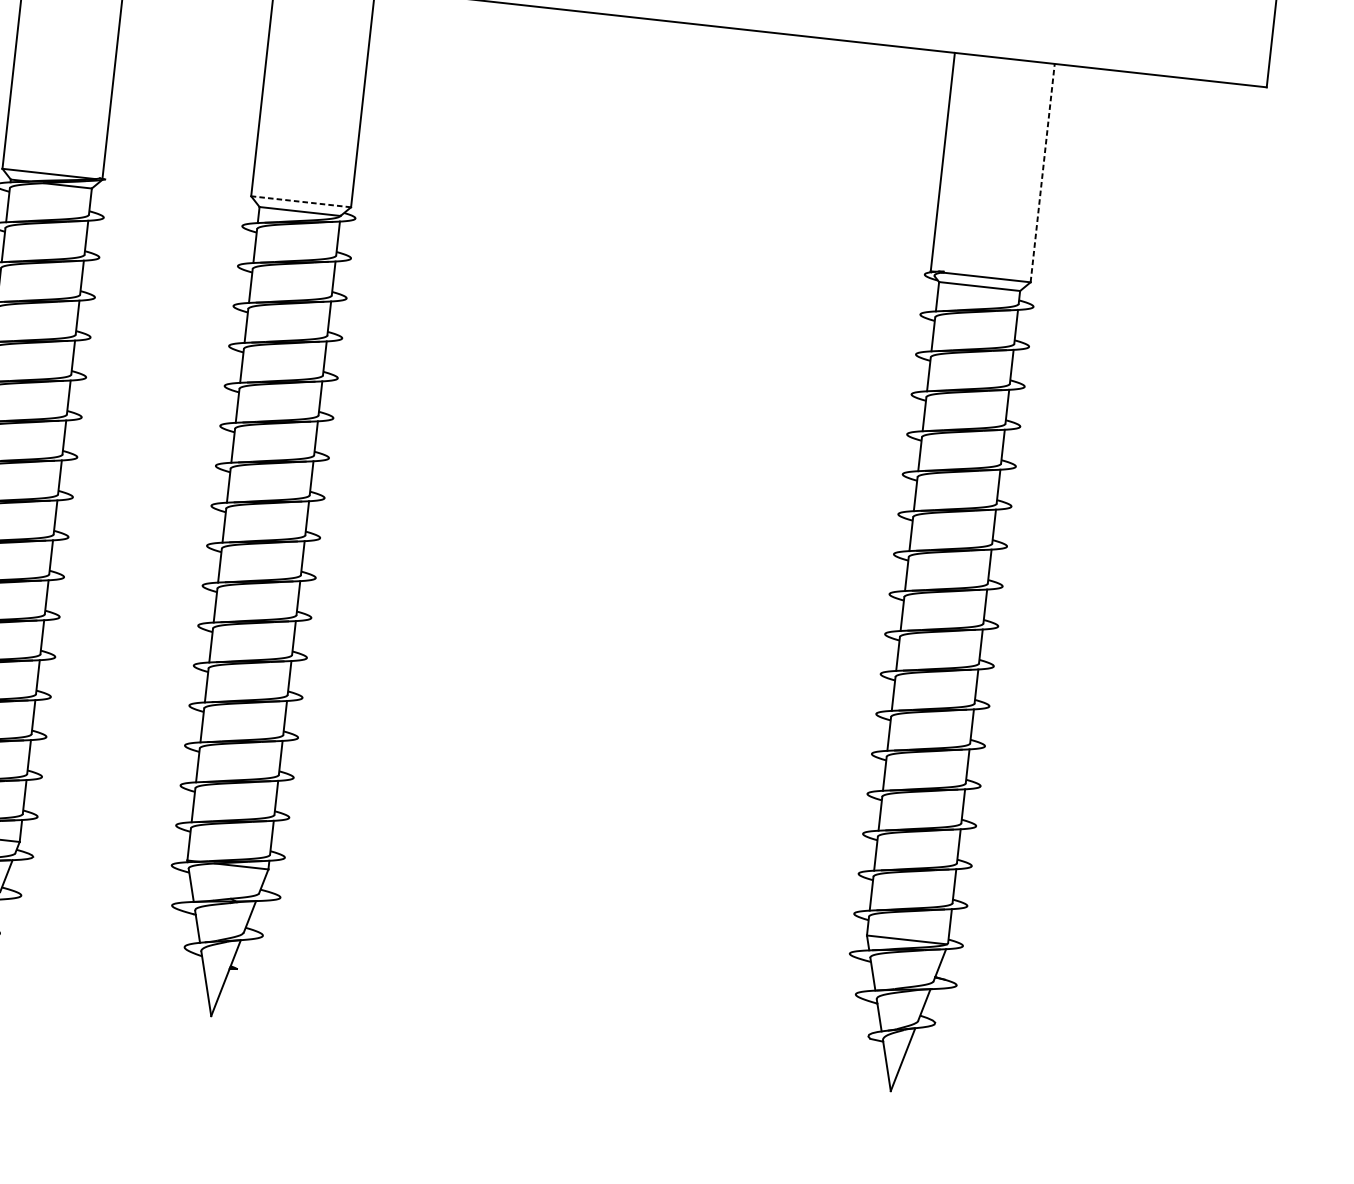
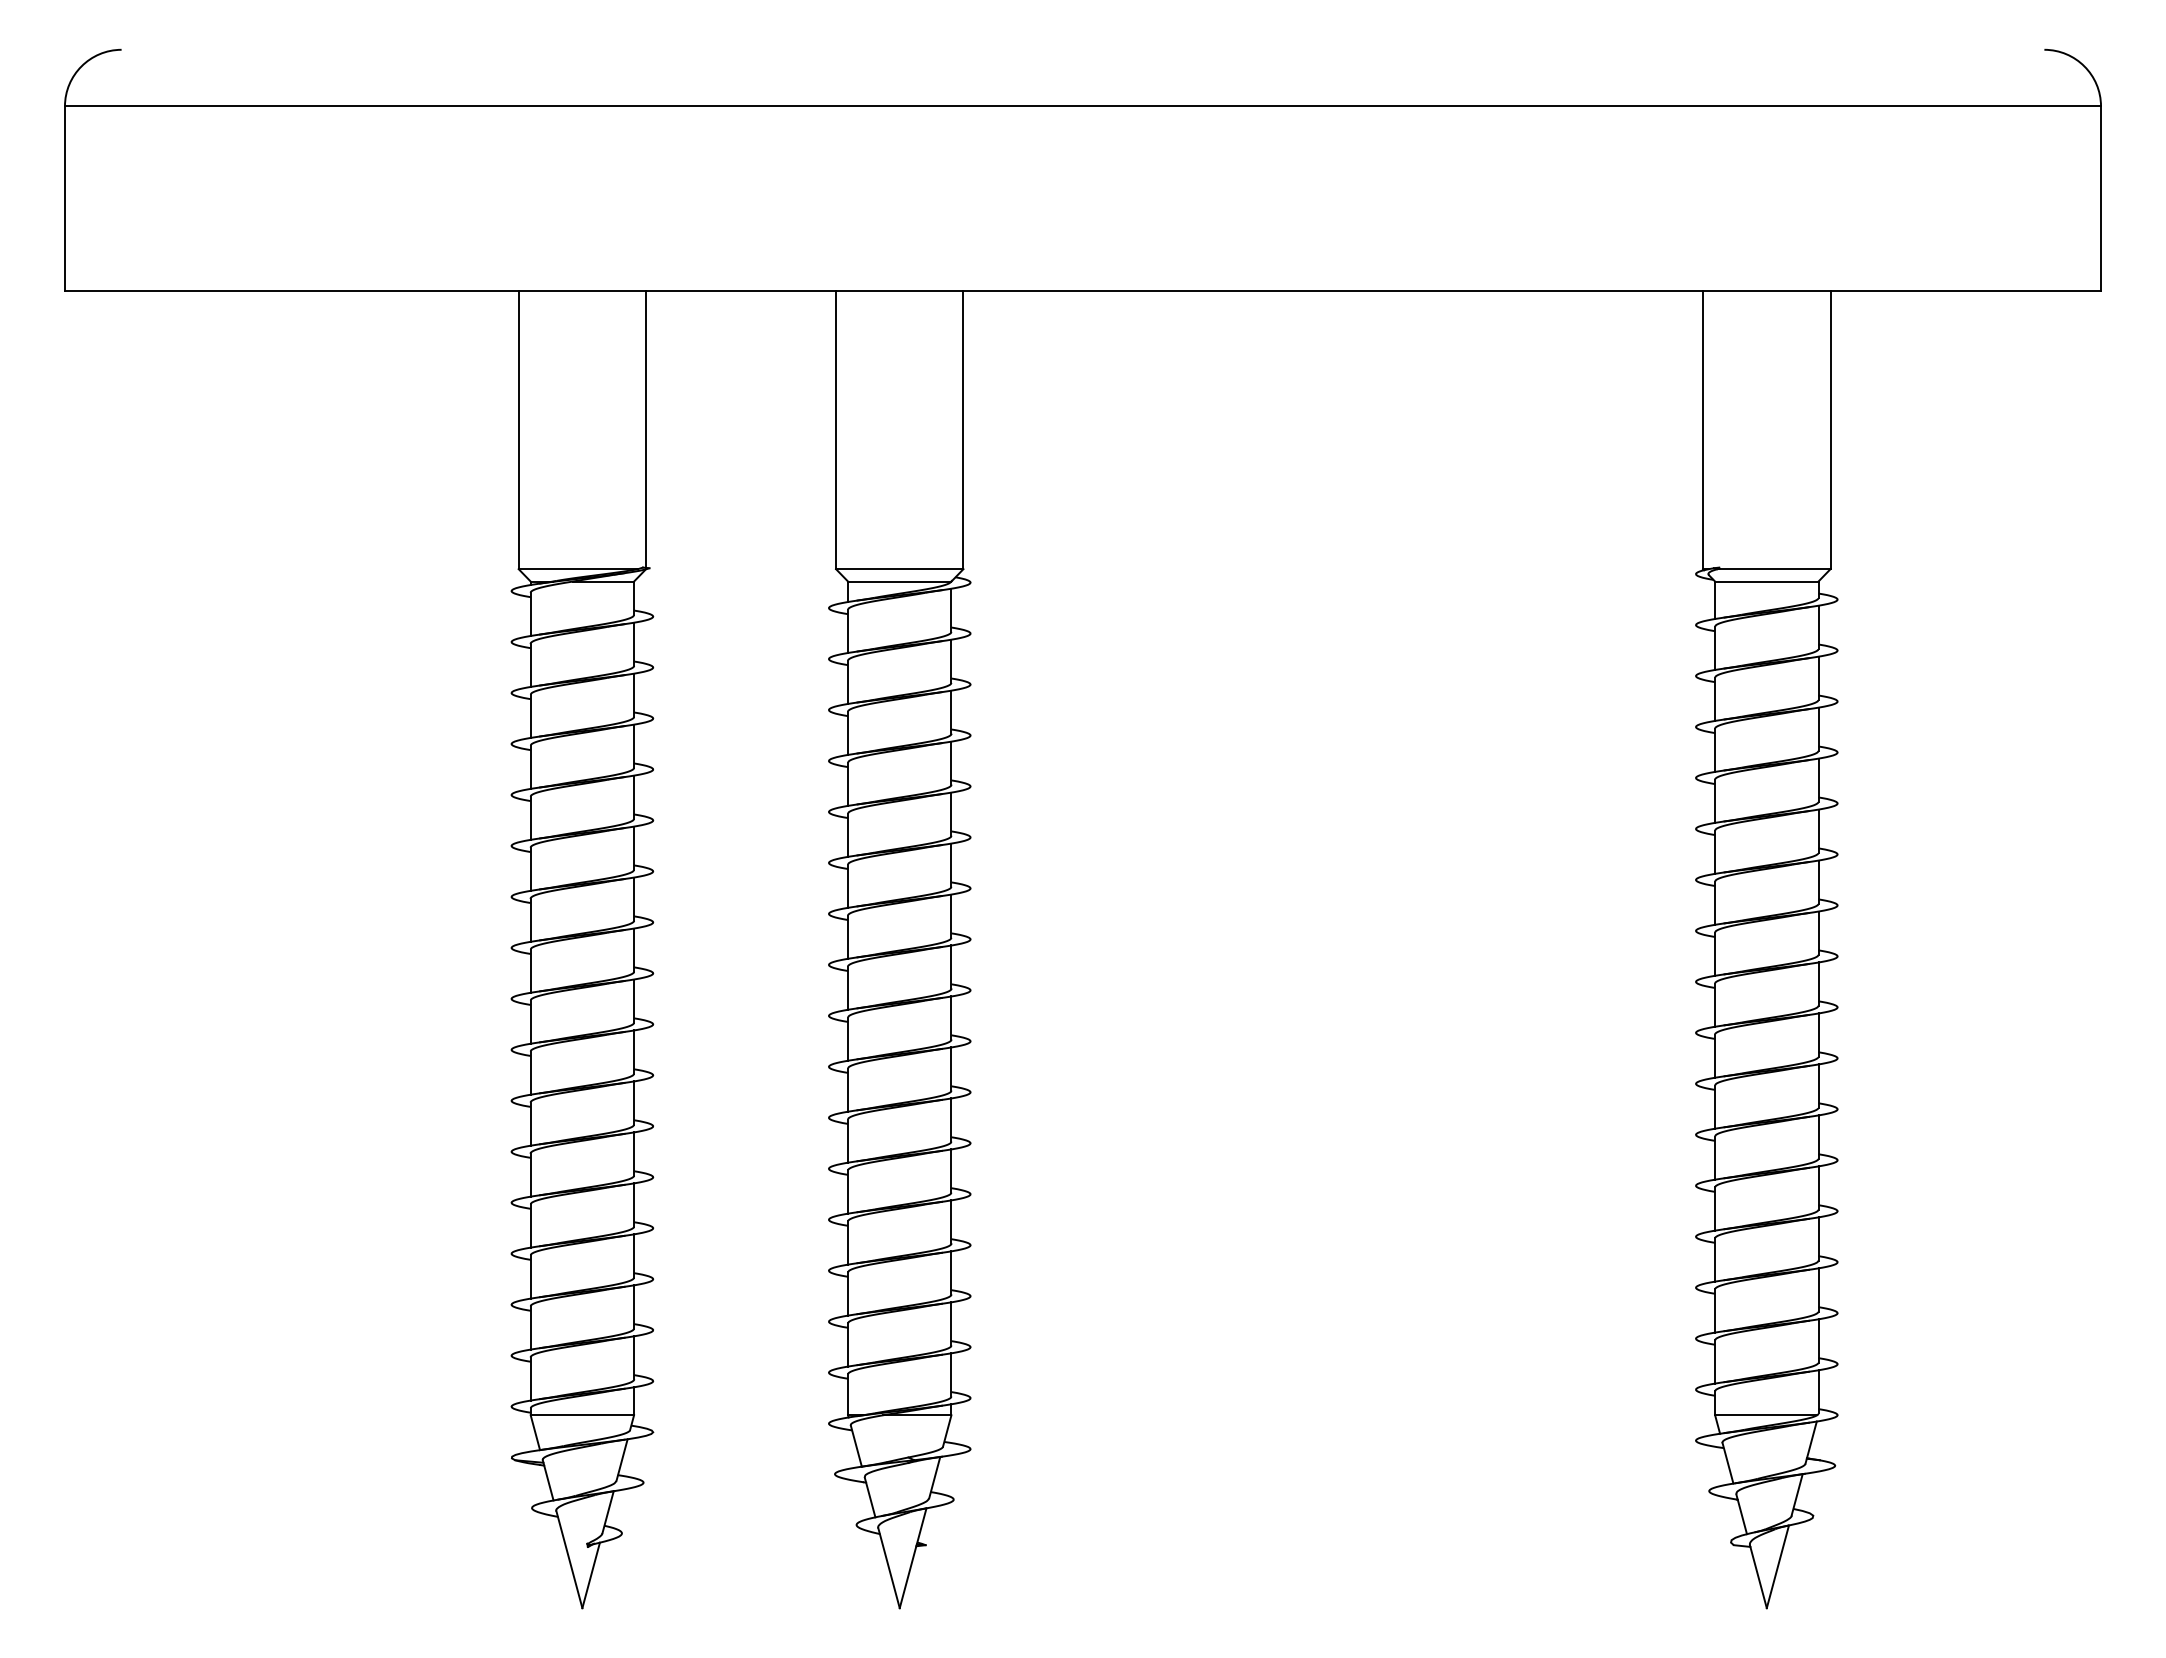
line: (1042, 172) -> (1830, 429), dashed -> solid
line: (300, 202) -> (899, 569), dashed -> solid

